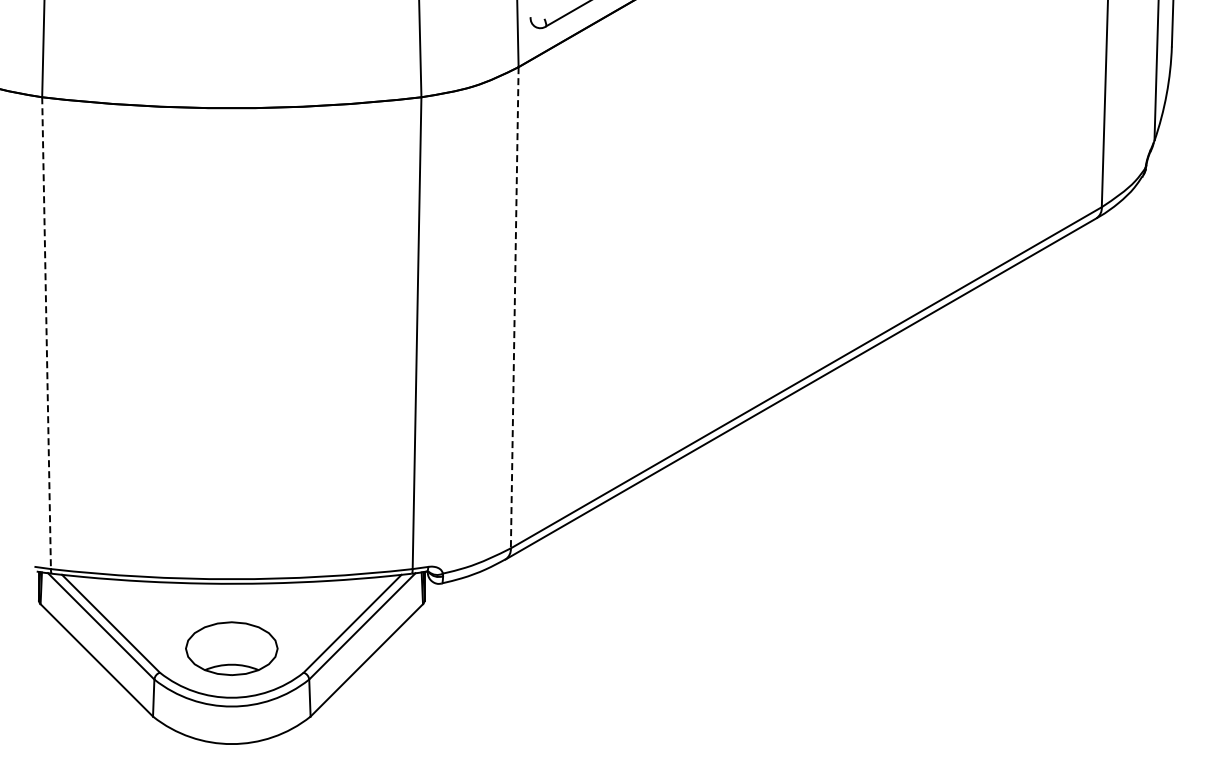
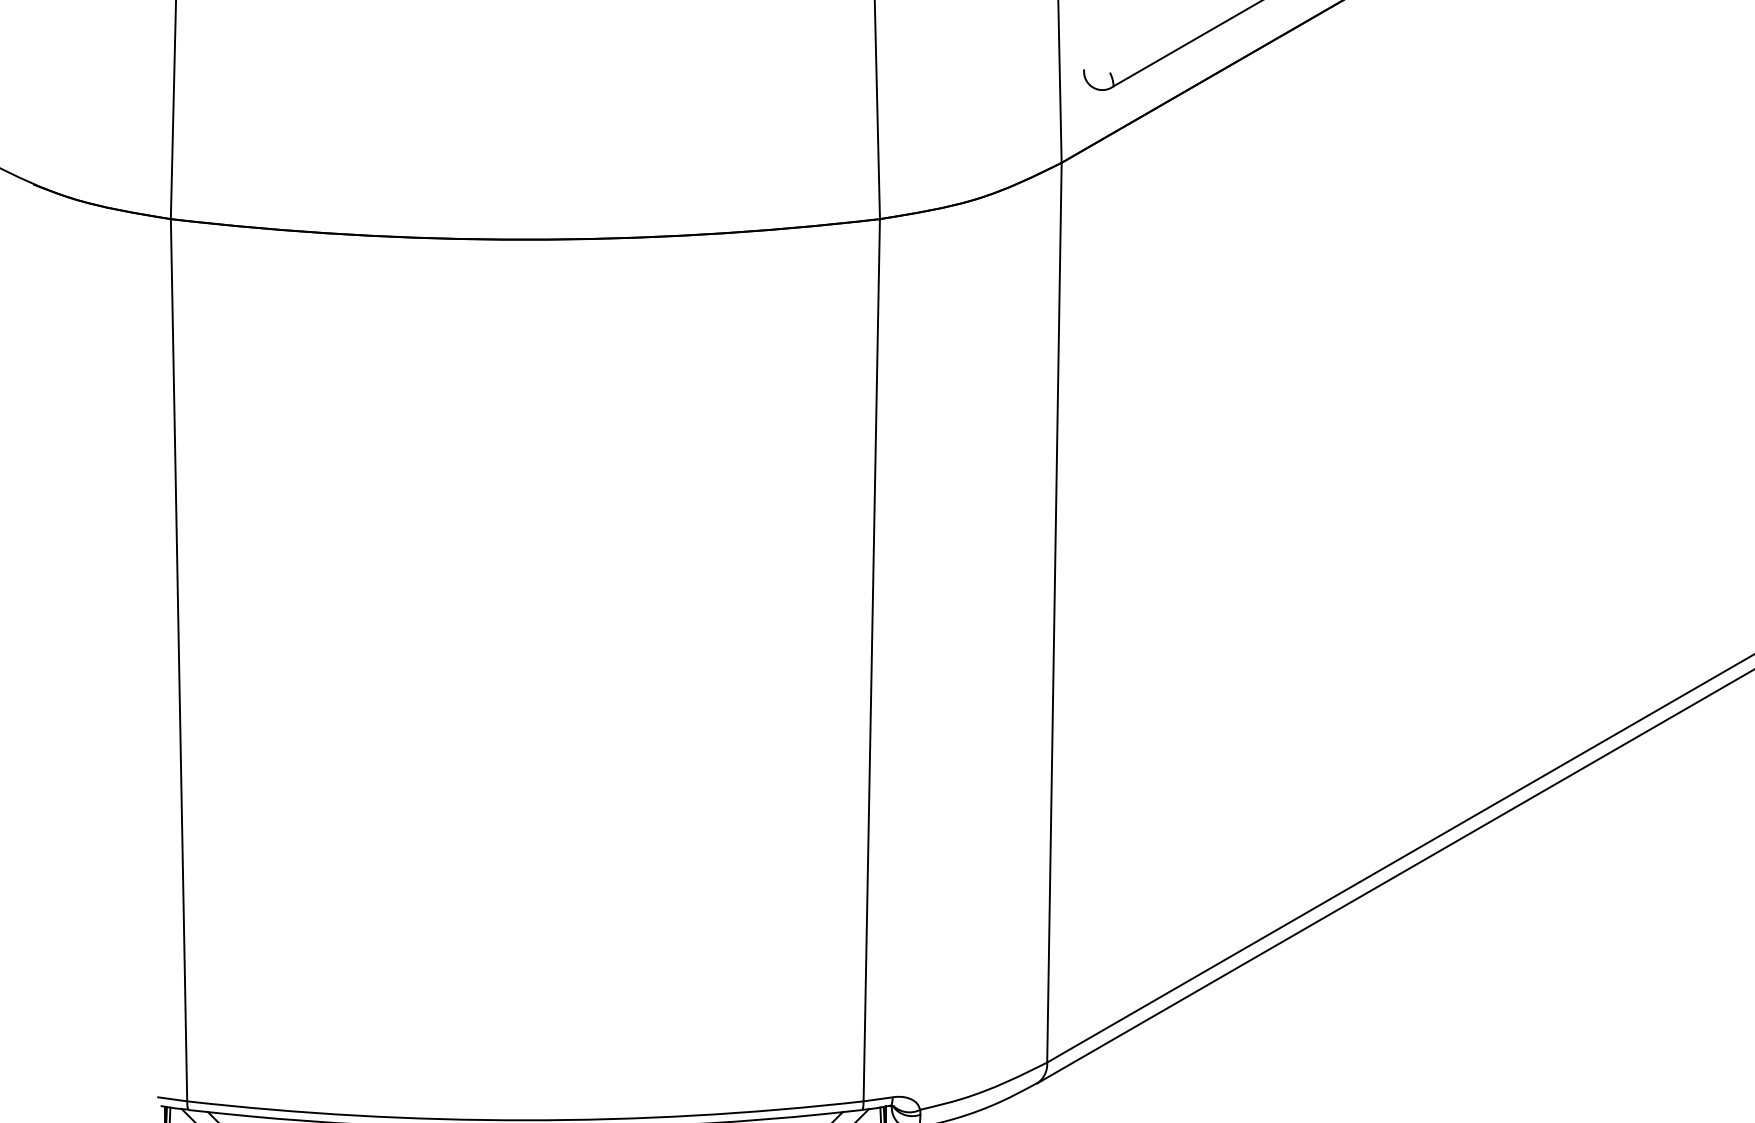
line: (514, 307) -> (1053, 612), dashed -> solid
line: (46, 334) -> (178, 662), dashed -> solid

